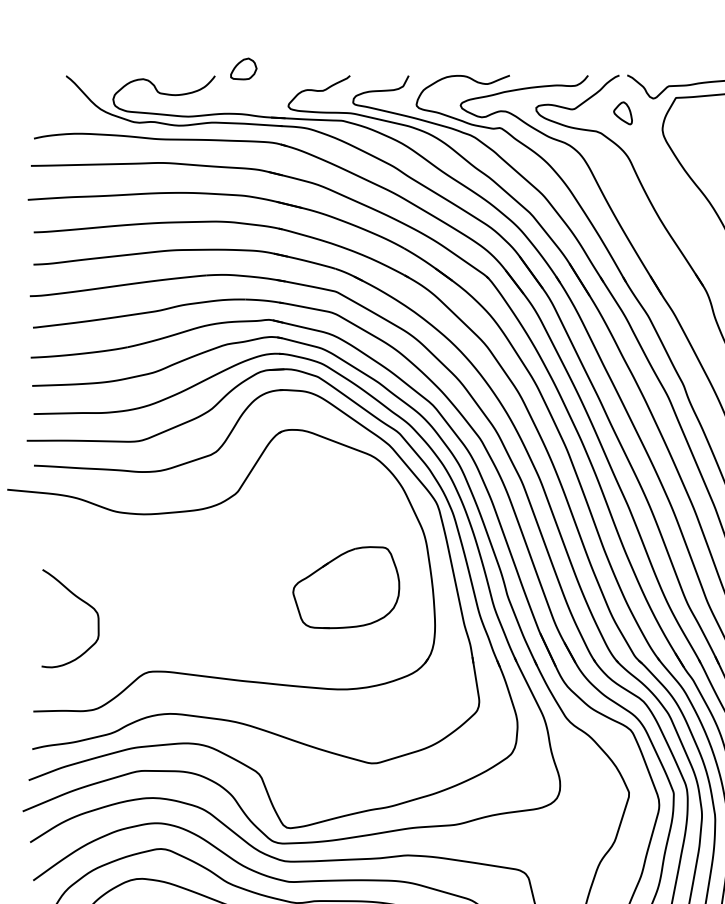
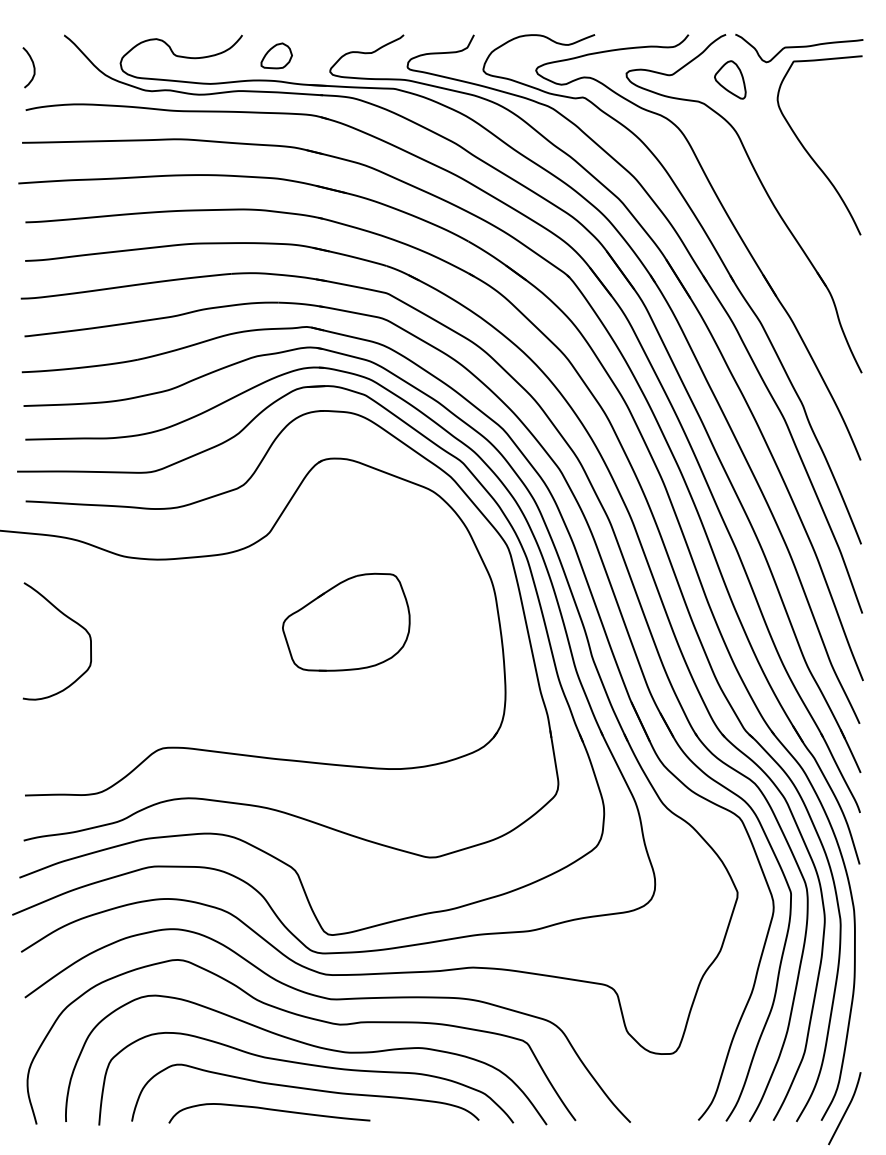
part: (243, 68) -> (276, 55), moved
curve: (39, 101) -> (32, 65), added
part: (623, 112) -> (730, 79), size x1.43
part: (346, 586) -> (346, 621), moved
curve: (80, 600) -> (69, 619), moved

